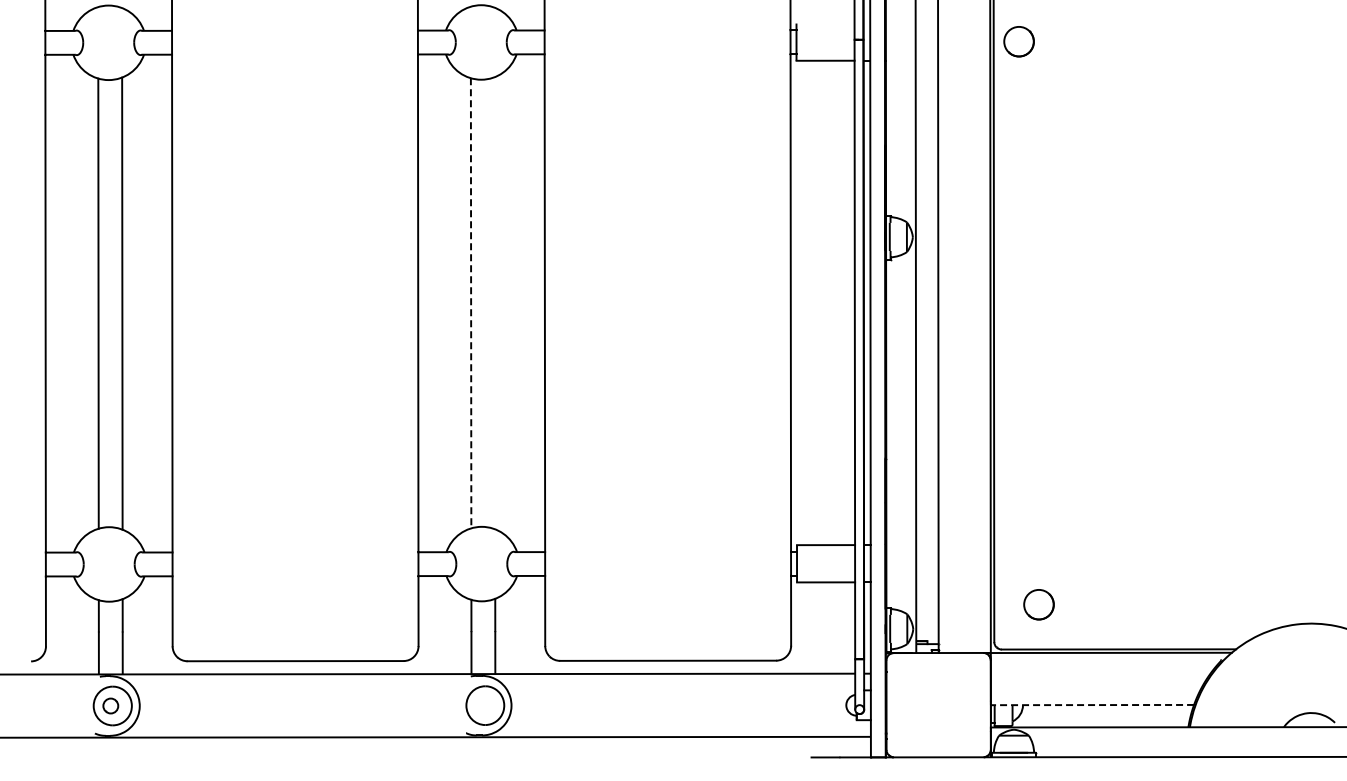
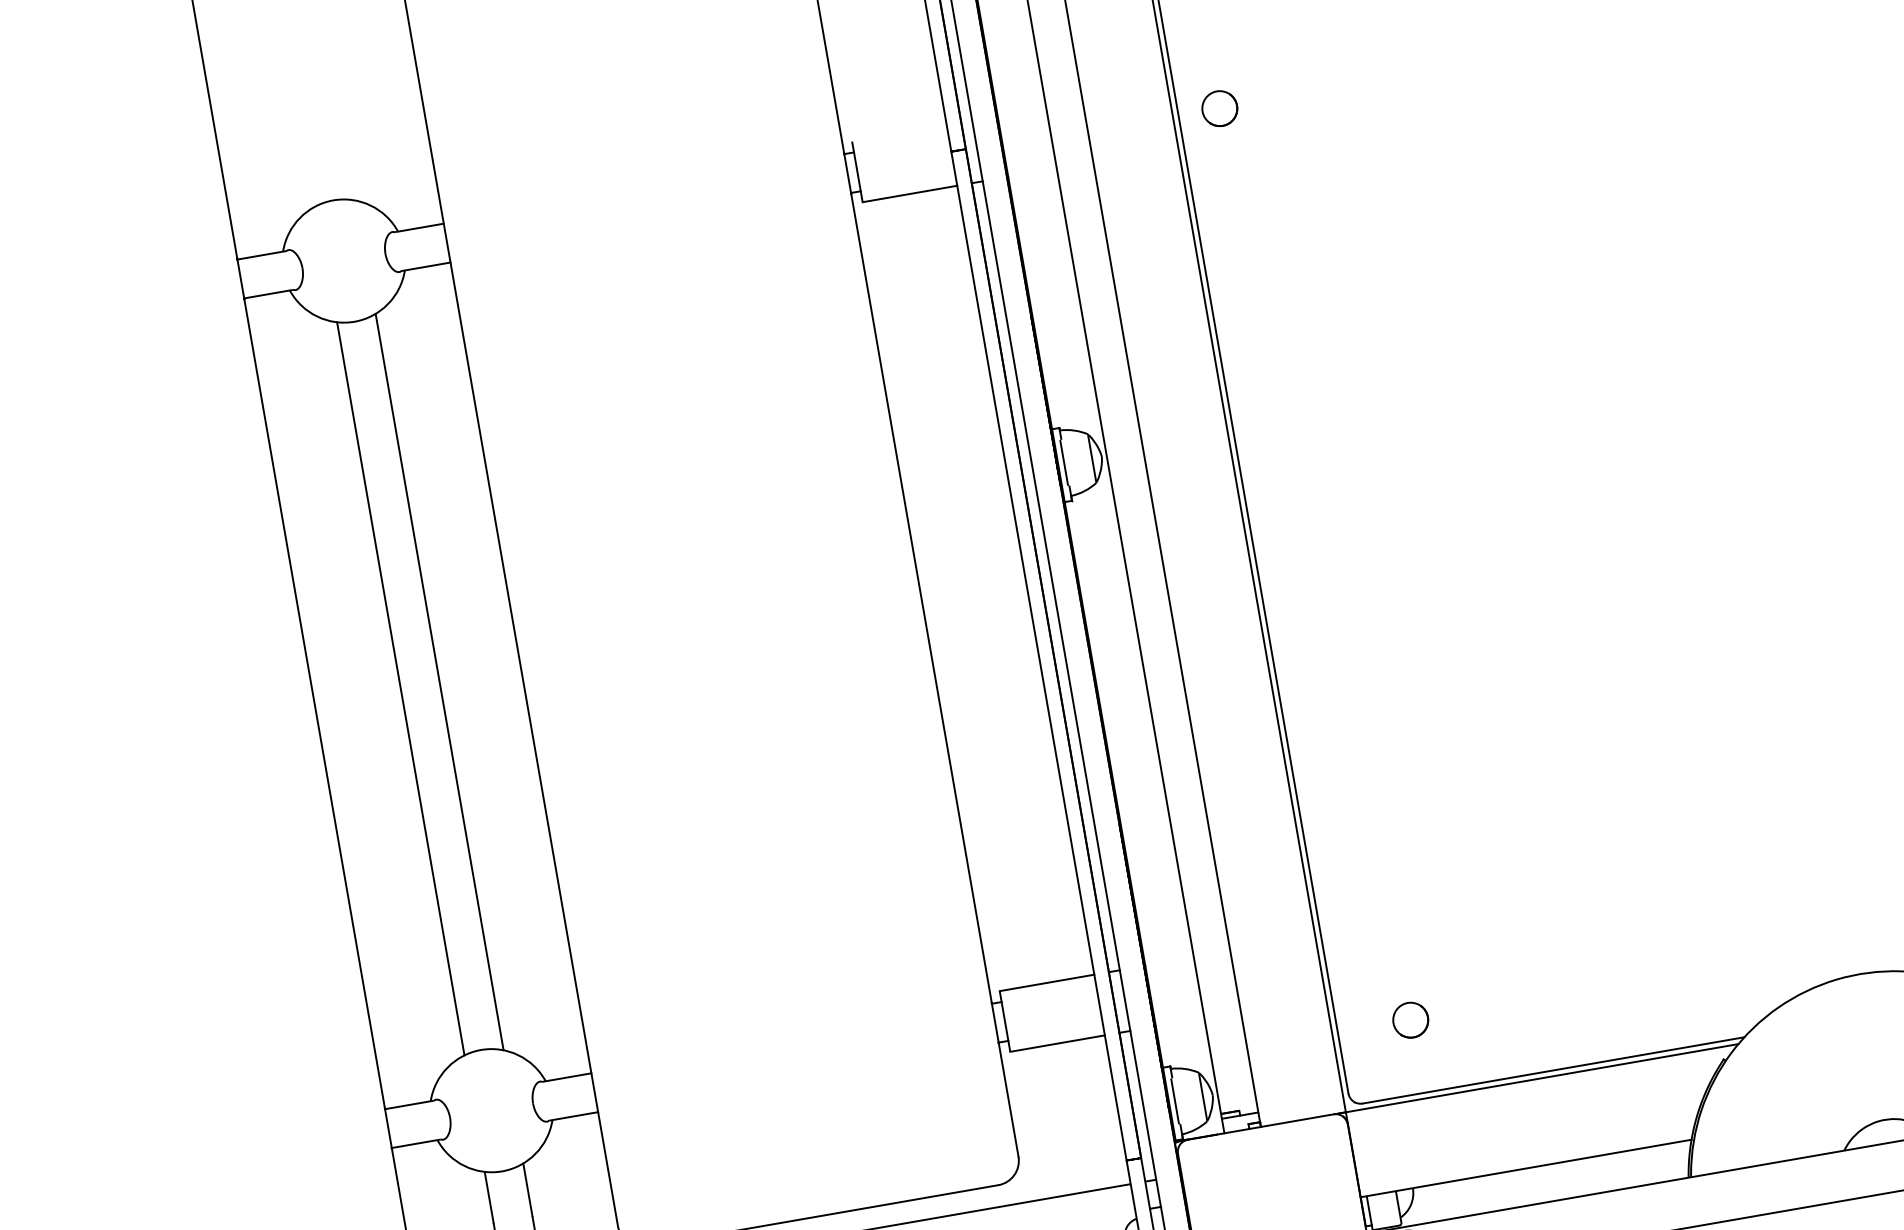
circle: (1018, 41) -> (1218, 108), size x0.71
line: (471, 303) -> (401, 689), dashed -> solid
line: (494, 303) -> (438, 682), added
circle: (1038, 604) -> (1409, 1019), size x0.71
line: (1092, 705) -> (1526, 1169), dashed -> solid

